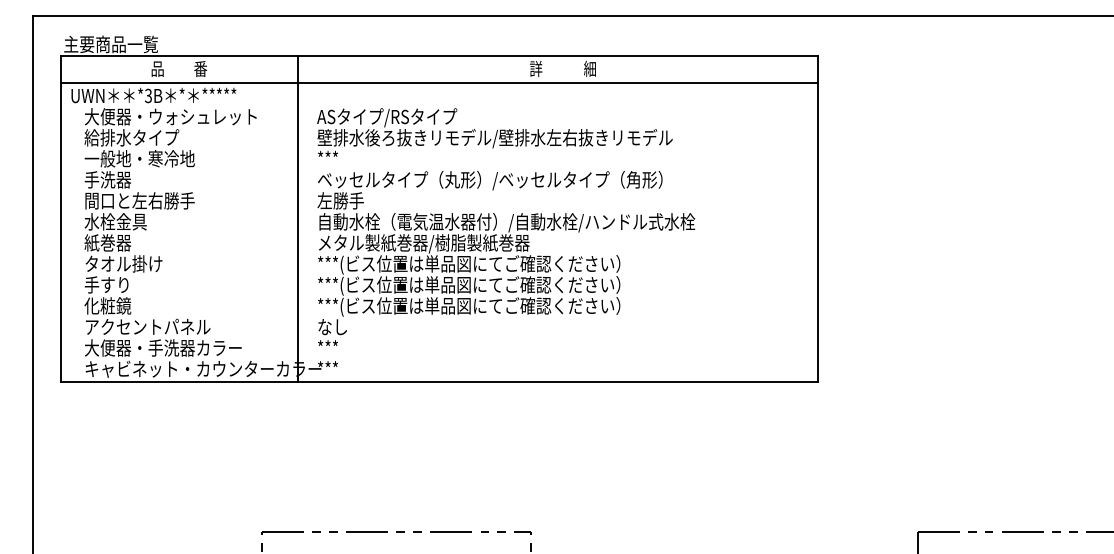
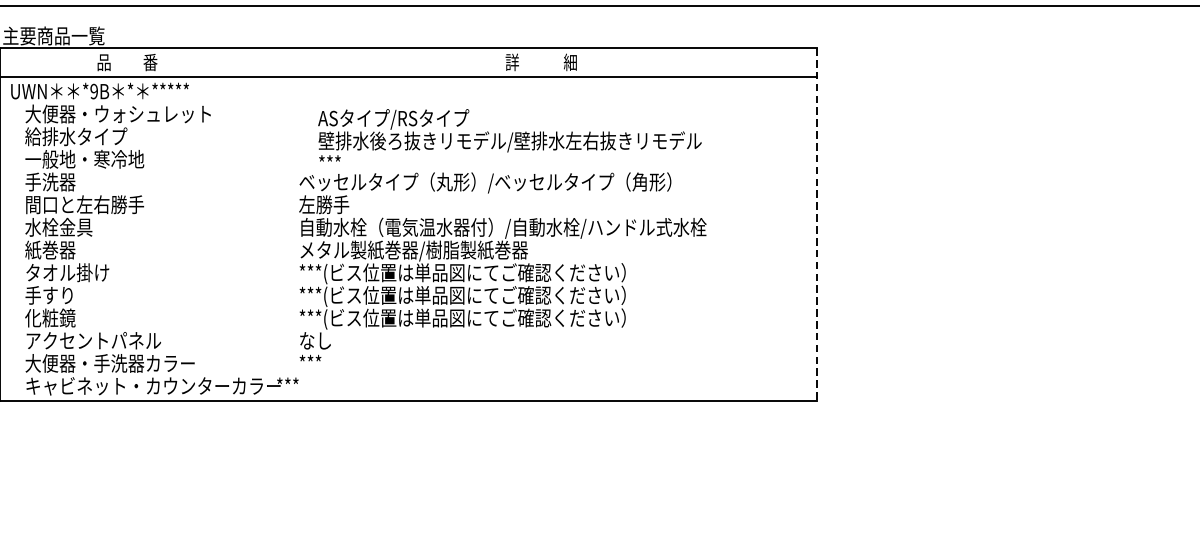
text: (147, 95) -> (93, 91), *3B -> *9B
text: (494, 132) -> (509, 135), moved
line: (297, 218) -> (254, 223), removed
line: (818, 219) -> (816, 224), solid -> dashed
text: (506, 258) -> (502, 266), moved

